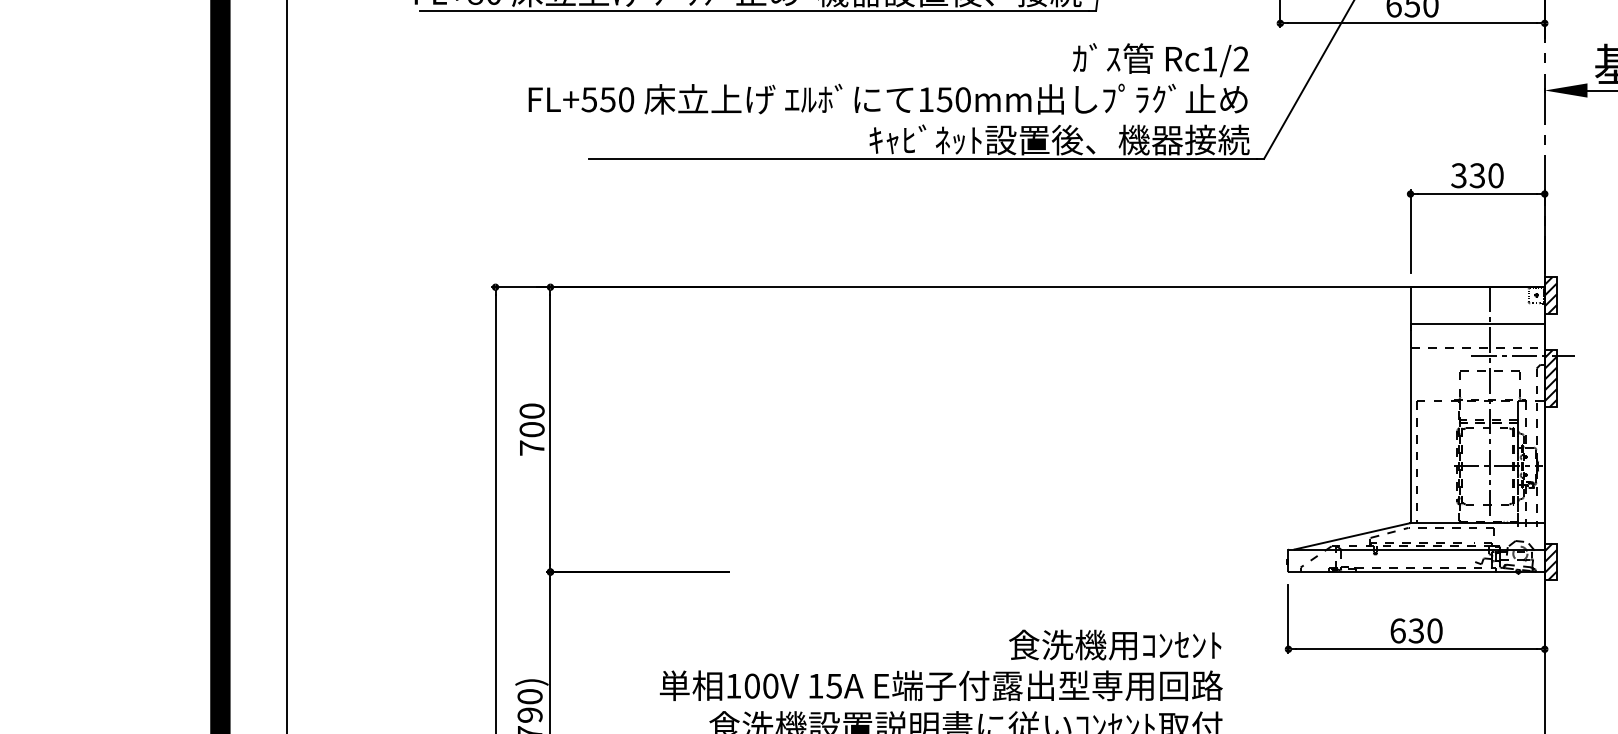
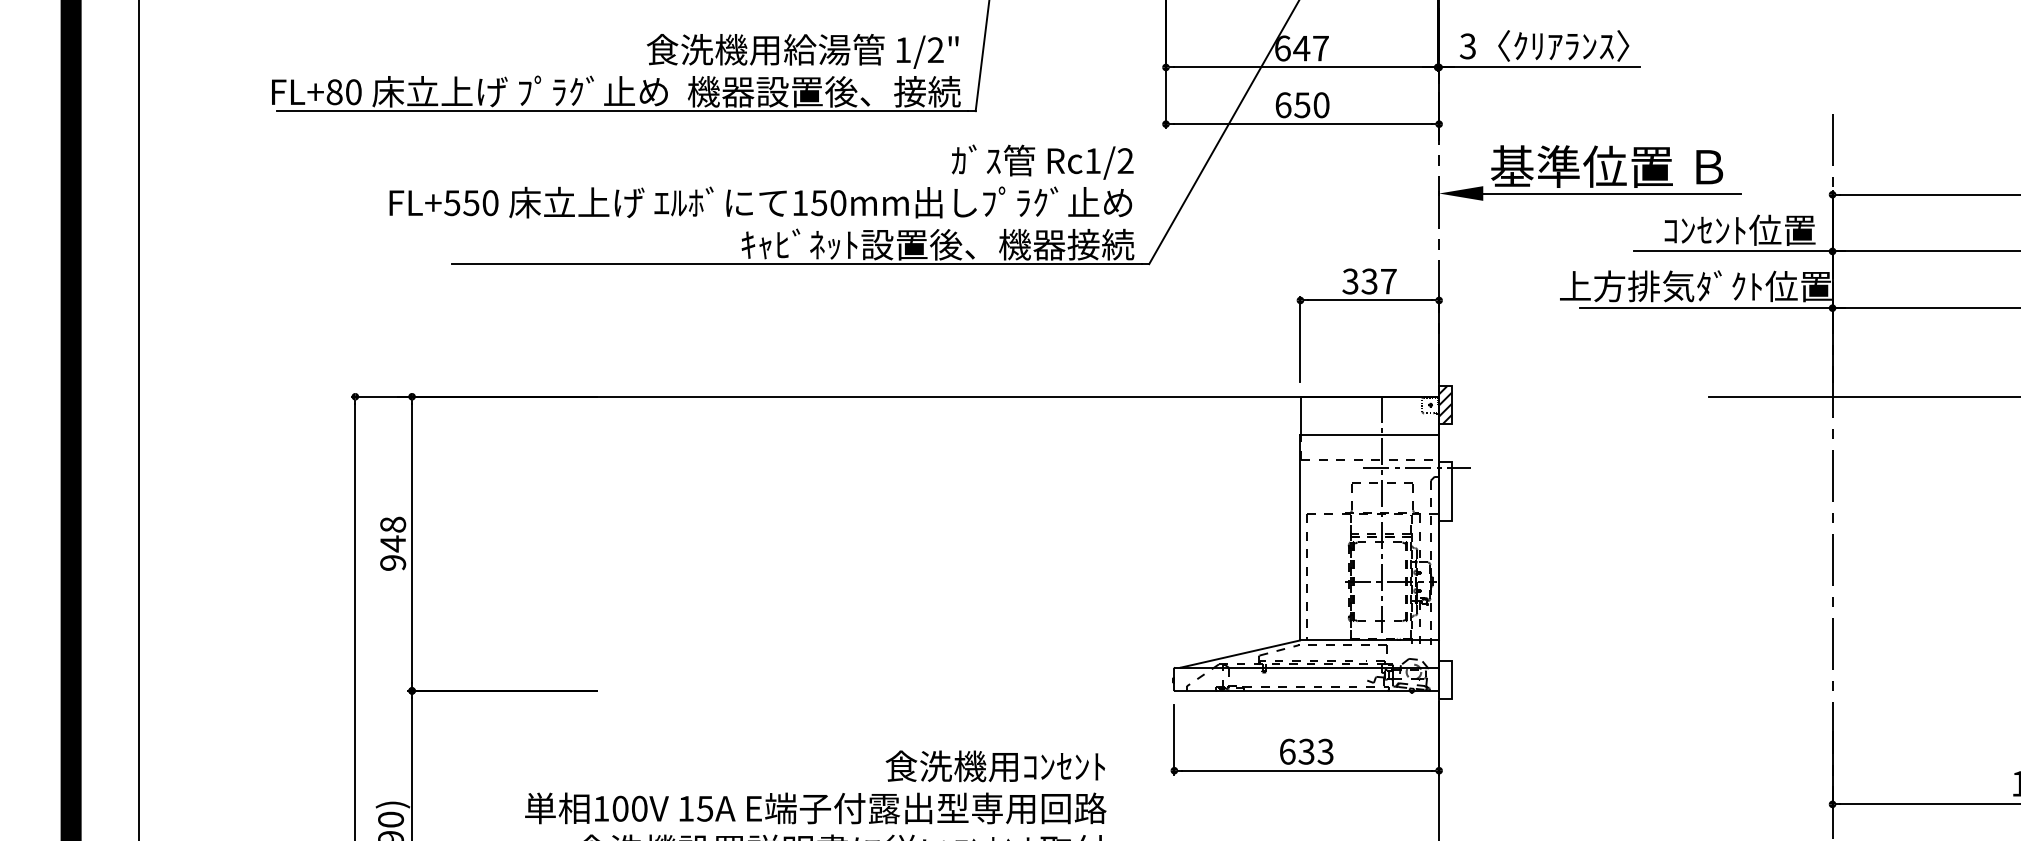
text: (1495, 175) -> (1388, 281), 330 -> 337
hatch: (1550, 378) -> (1445, 490), removed
text: (532, 429) -> (393, 543), 700 -> 948
hatch: (1550, 561) -> (1445, 680), removed
text: (1434, 630) -> (1325, 751), 630 -> 633

